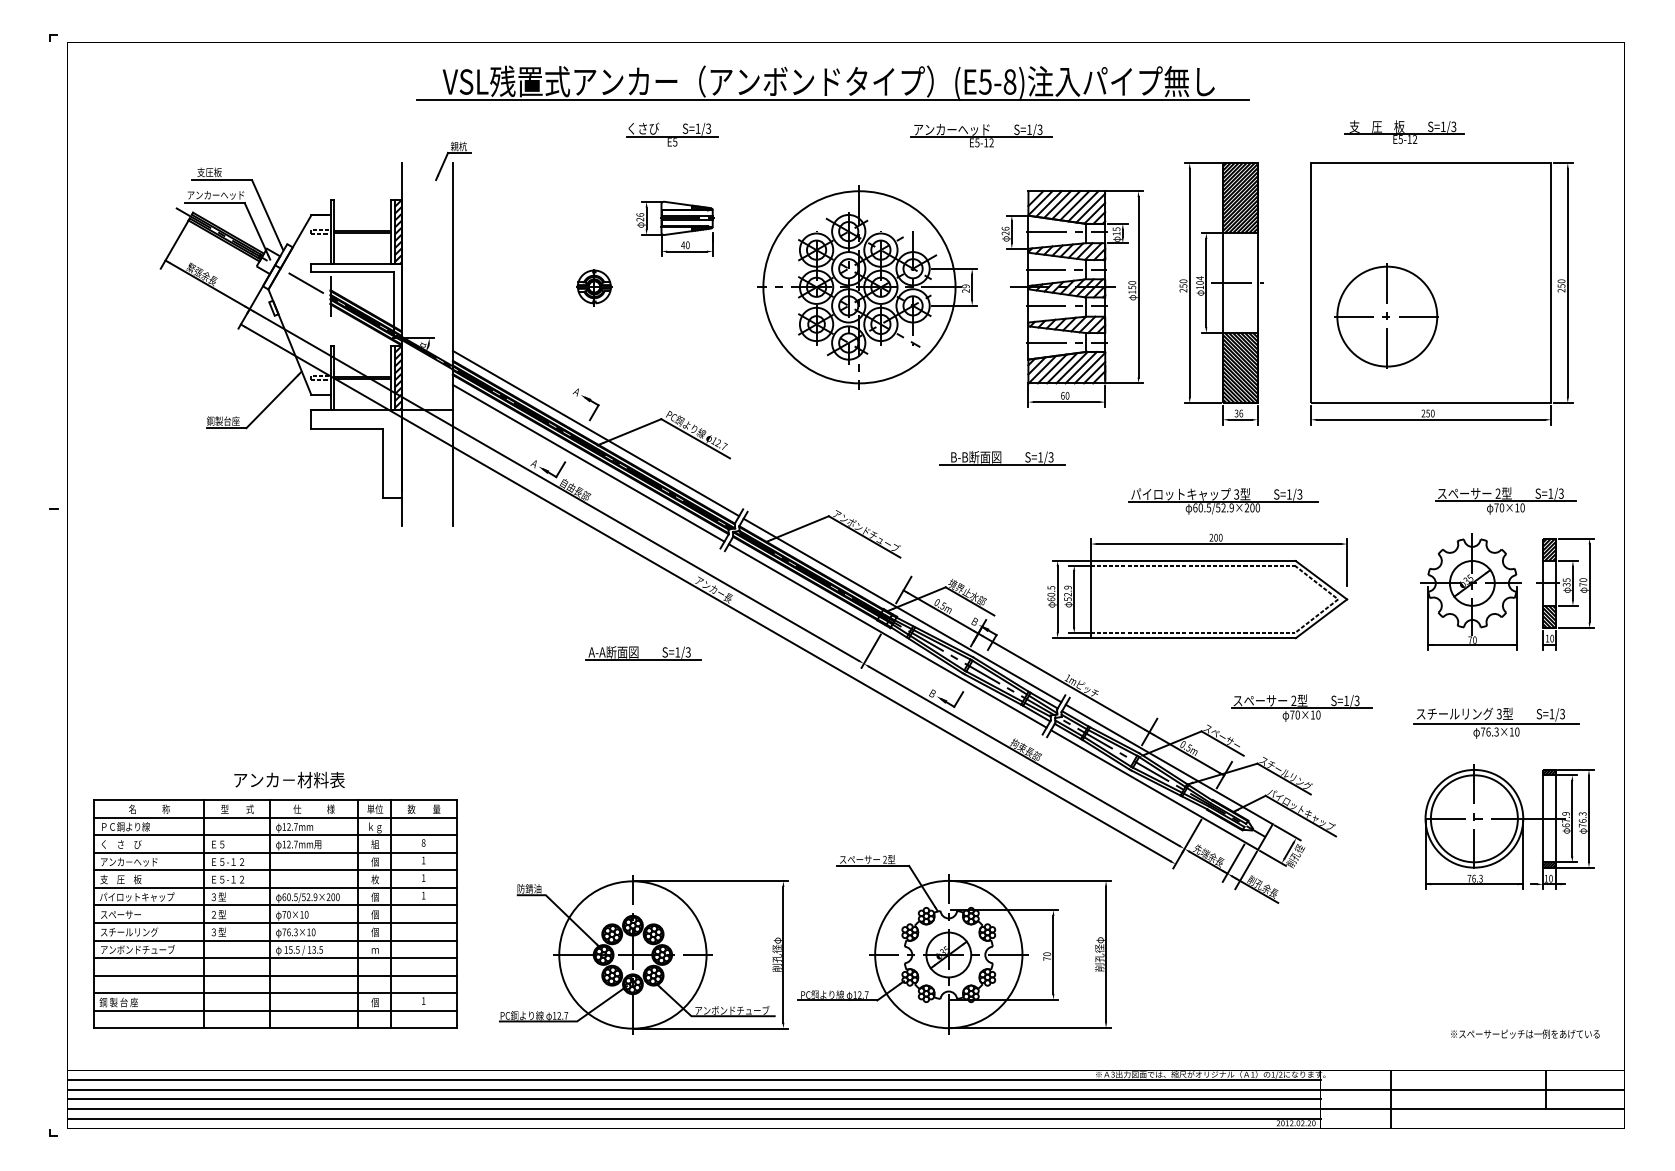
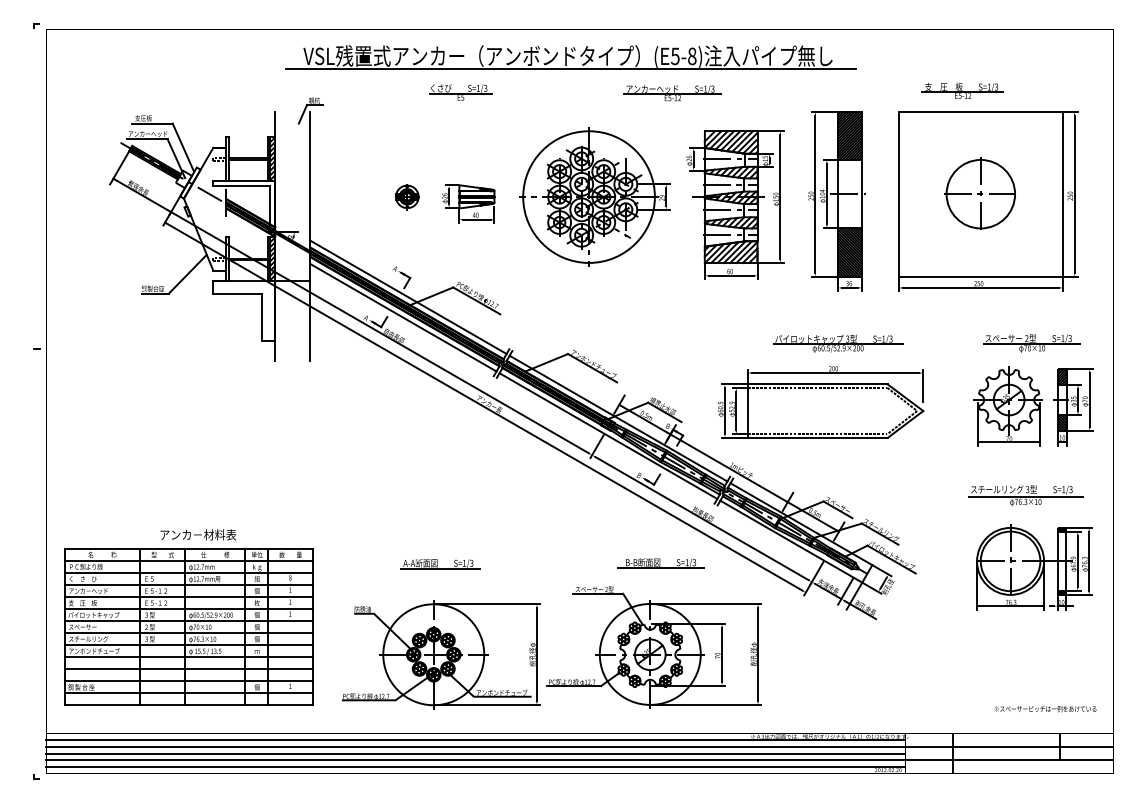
part: (674, 228) -> (468, 203), moved
part: (1385, 315) -> (979, 193), moved
part: (1001, 458) -> (660, 563), moved
part: (642, 654) -> (440, 564), moved
part: (1300, 708) -> (891, 485), removed

